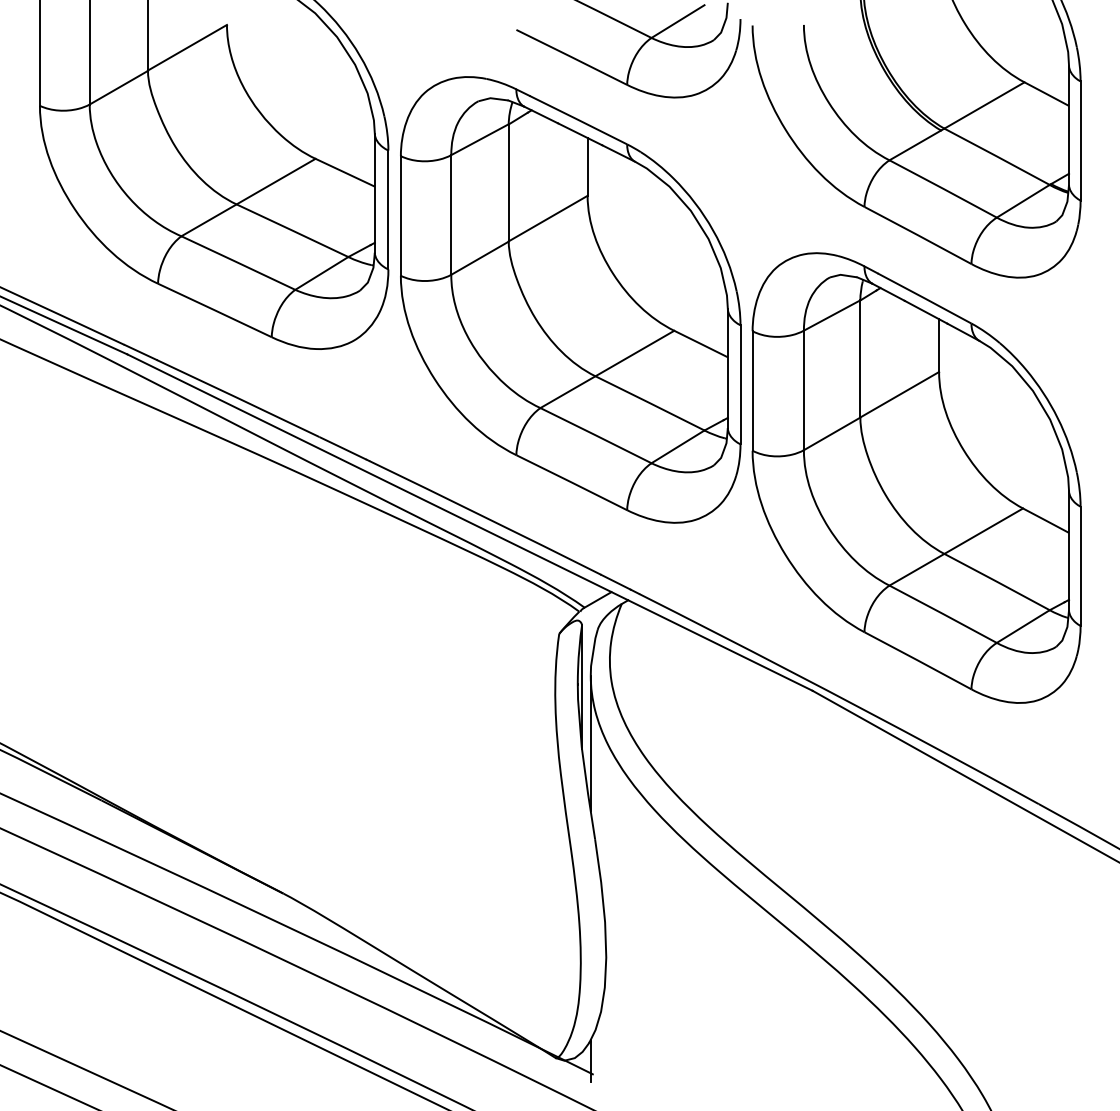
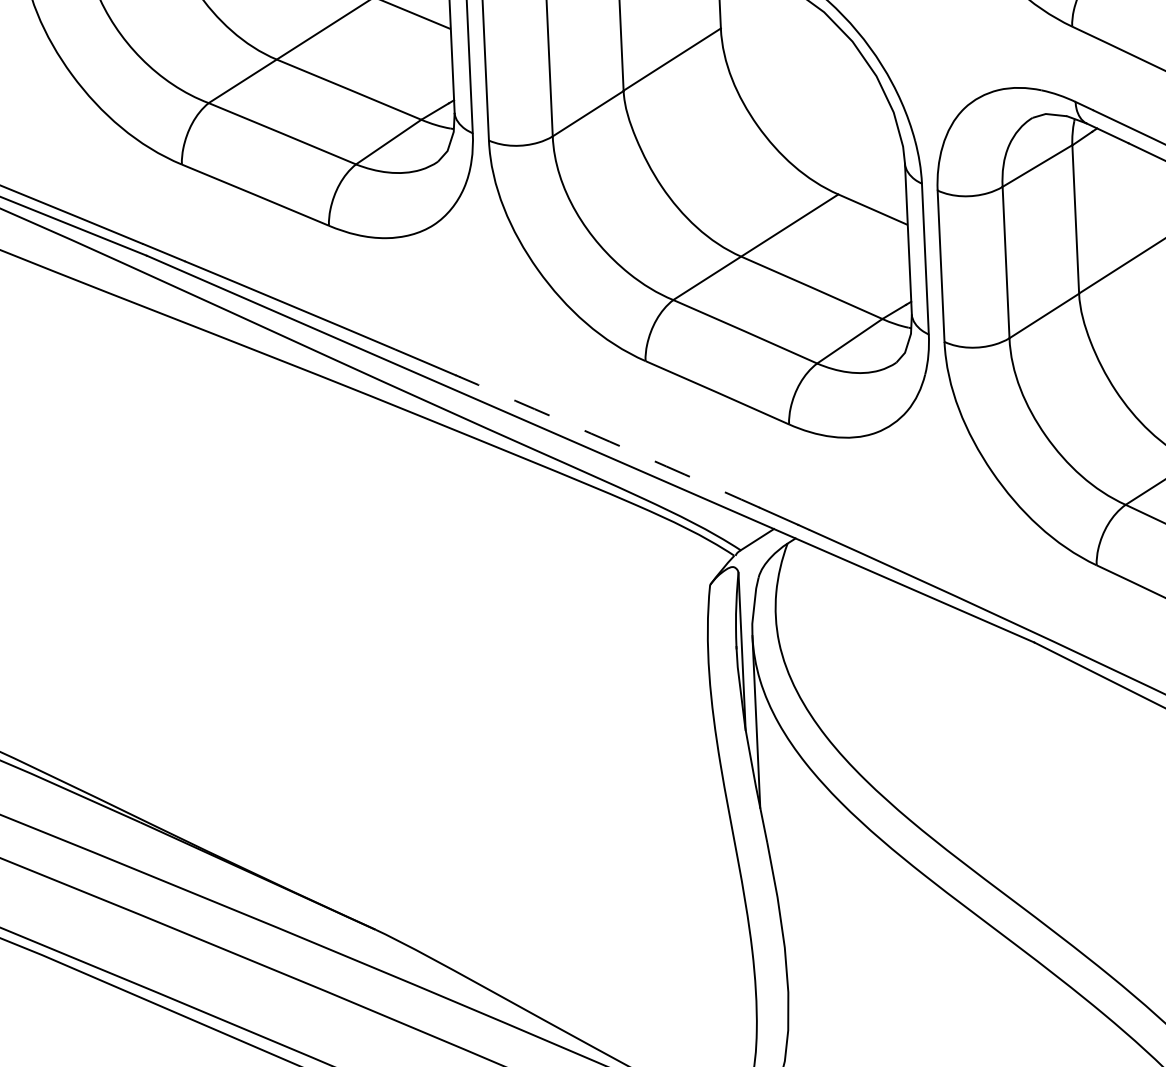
arc: (485, 517) -> (610, 441), solid -> dashed

